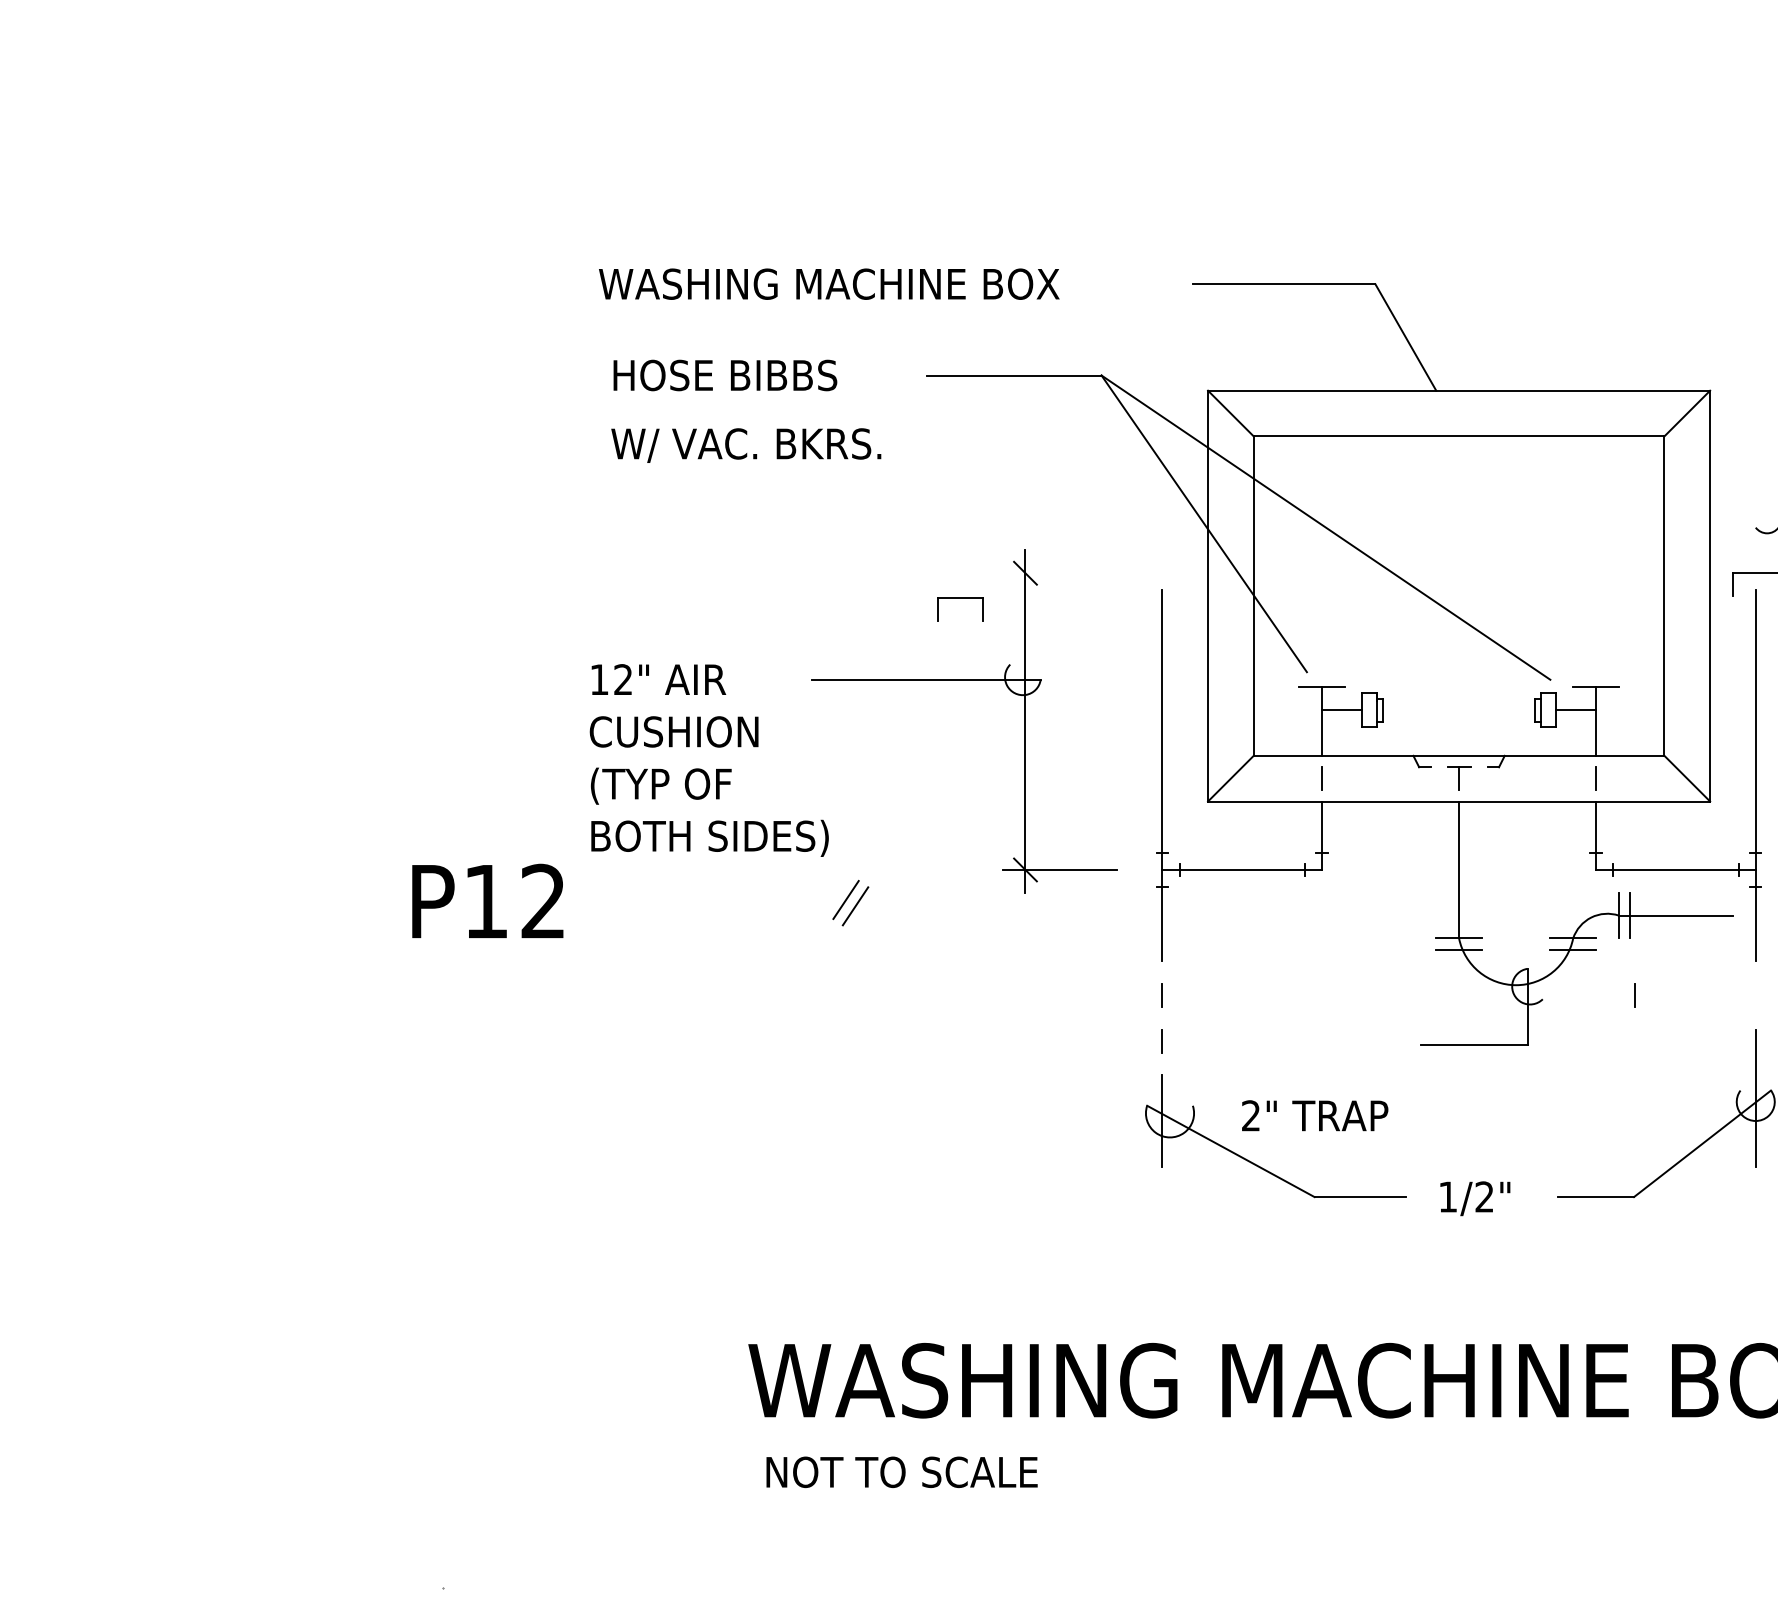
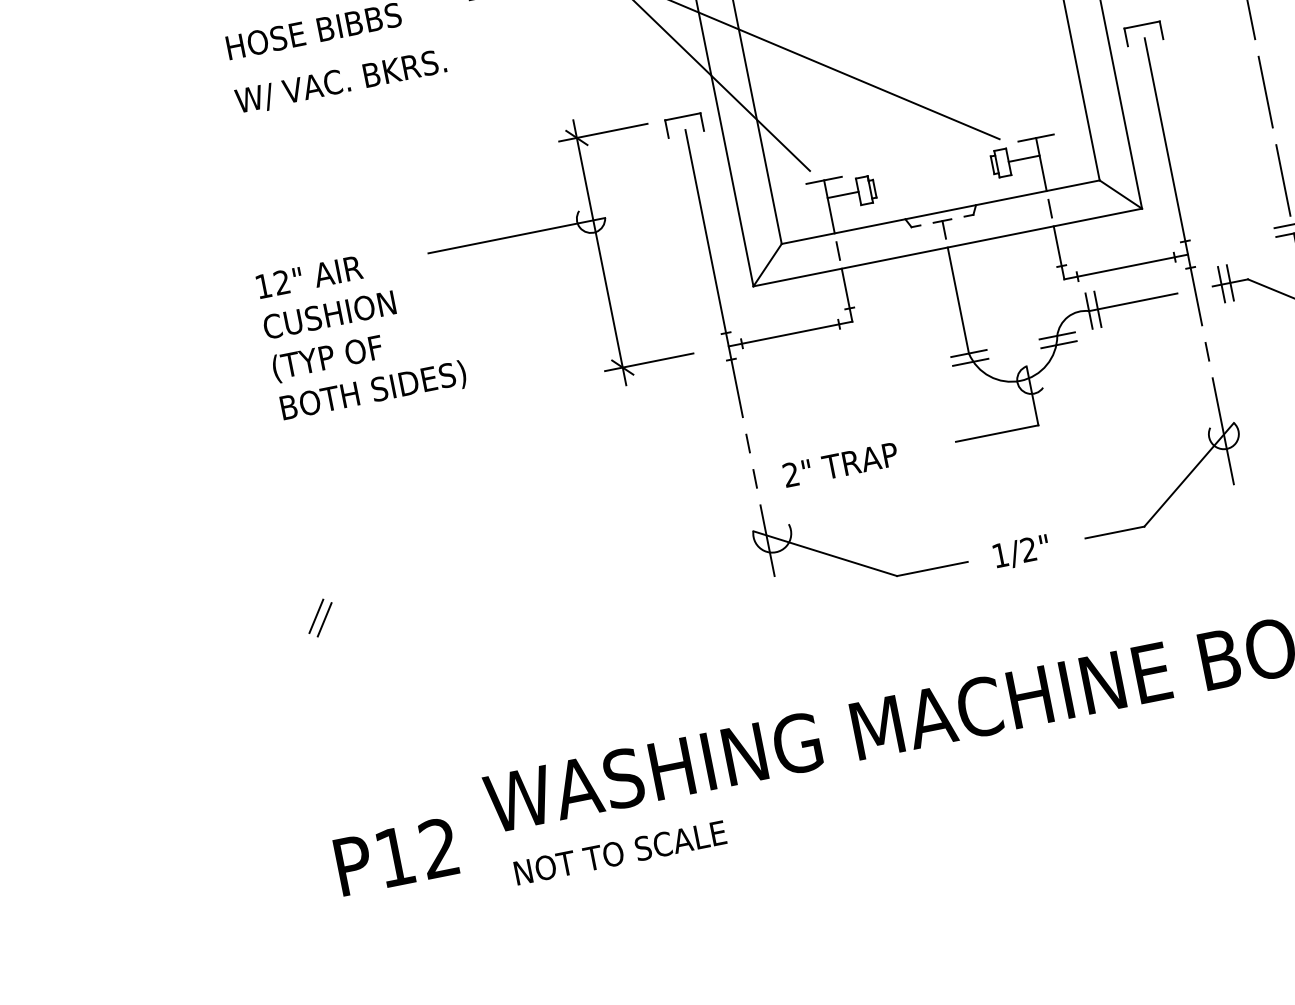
line: (1059, 573) -> (603, 132), added
part: (960, 598) -> (682, 116), moved
text: (487, 900) -> (395, 856), moved
part: (850, 903) -> (320, 618), moved
line: (1634, 995) -> (1207, 351), moved
text: (1315, 1115) -> (840, 464), moved

